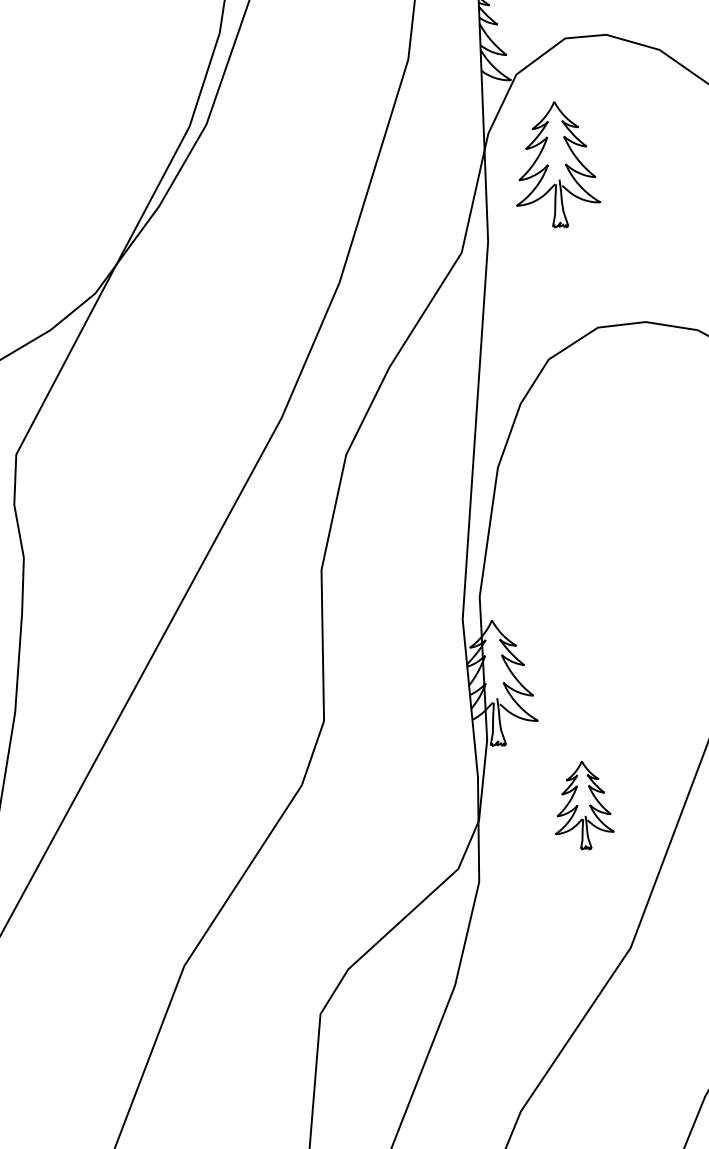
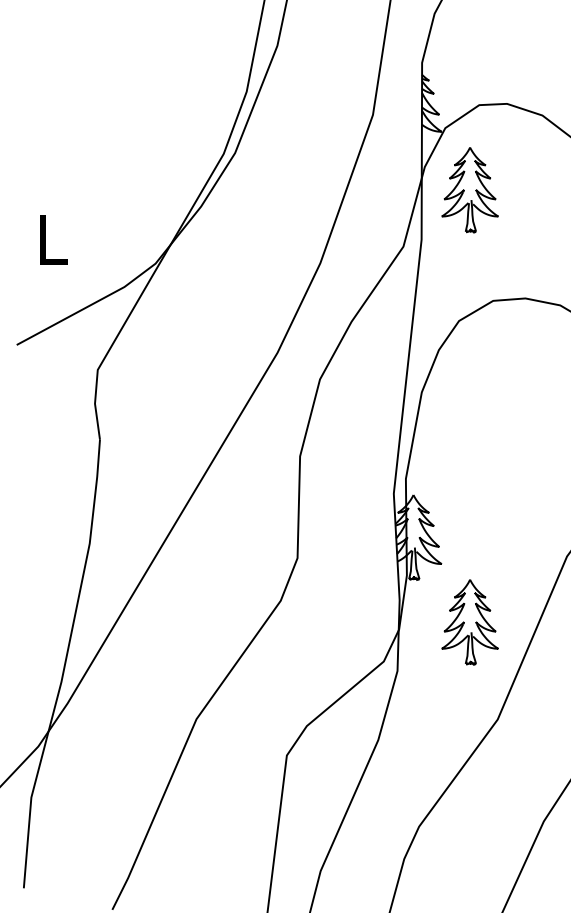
part: (582, 805) -> (469, 622), size x1.43

